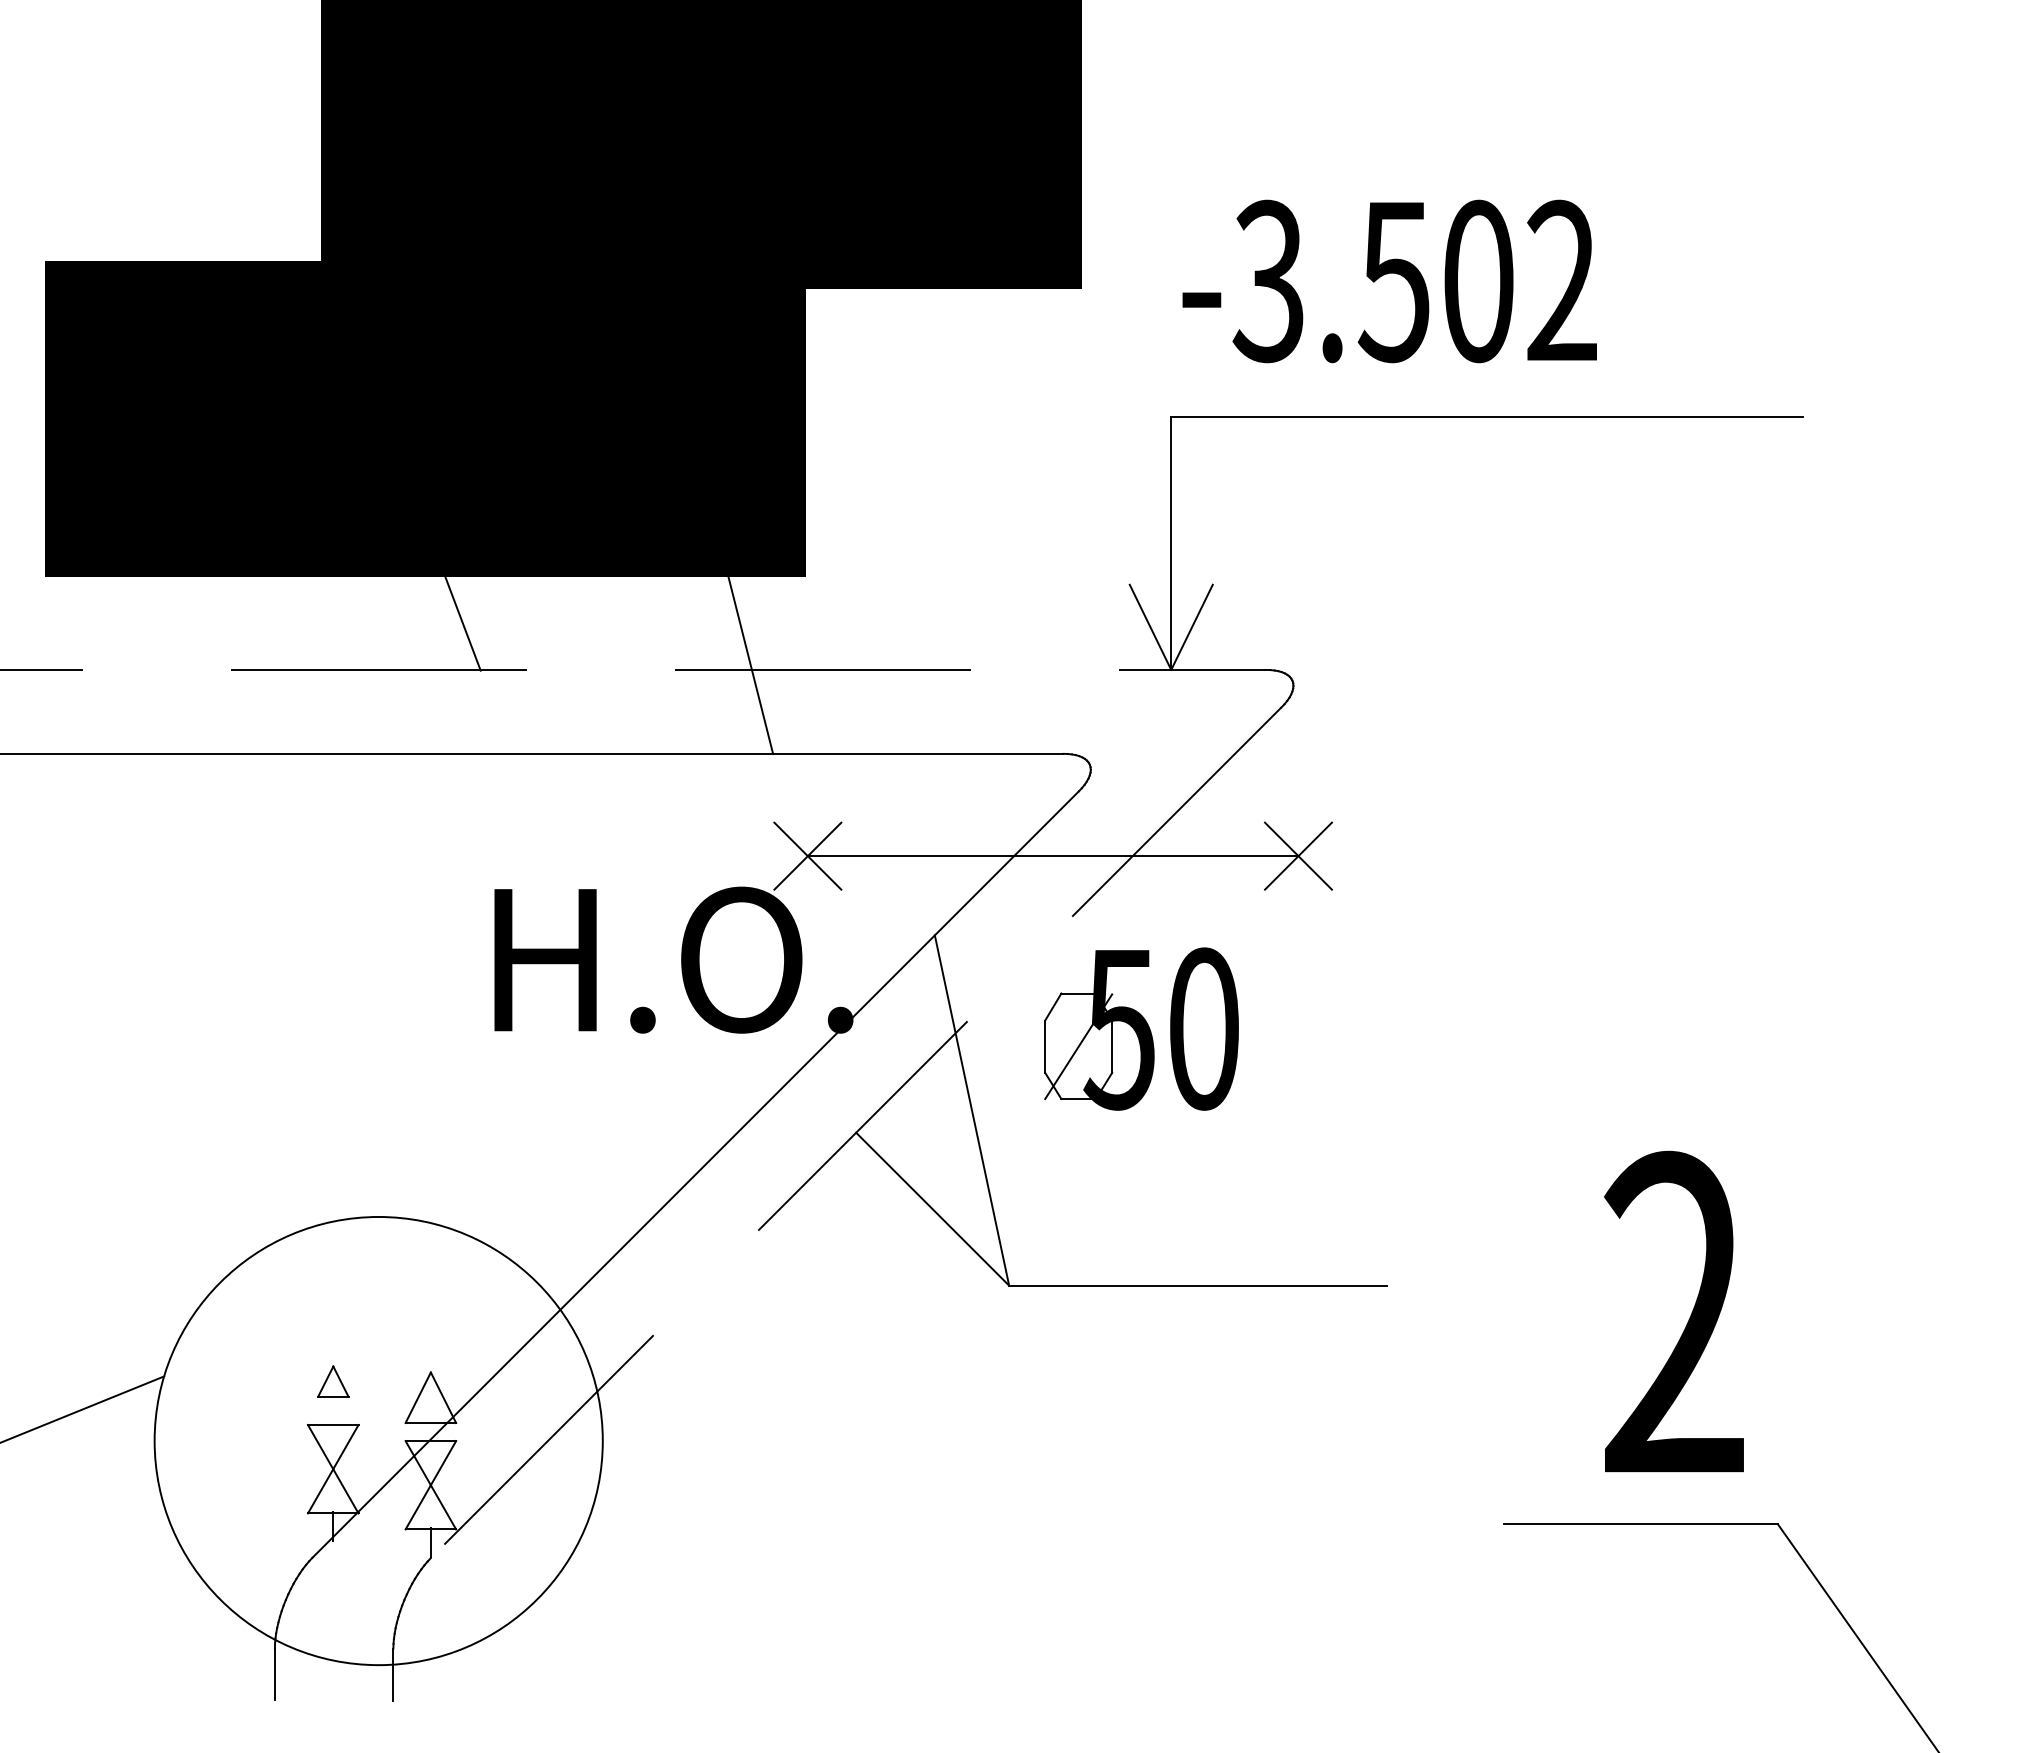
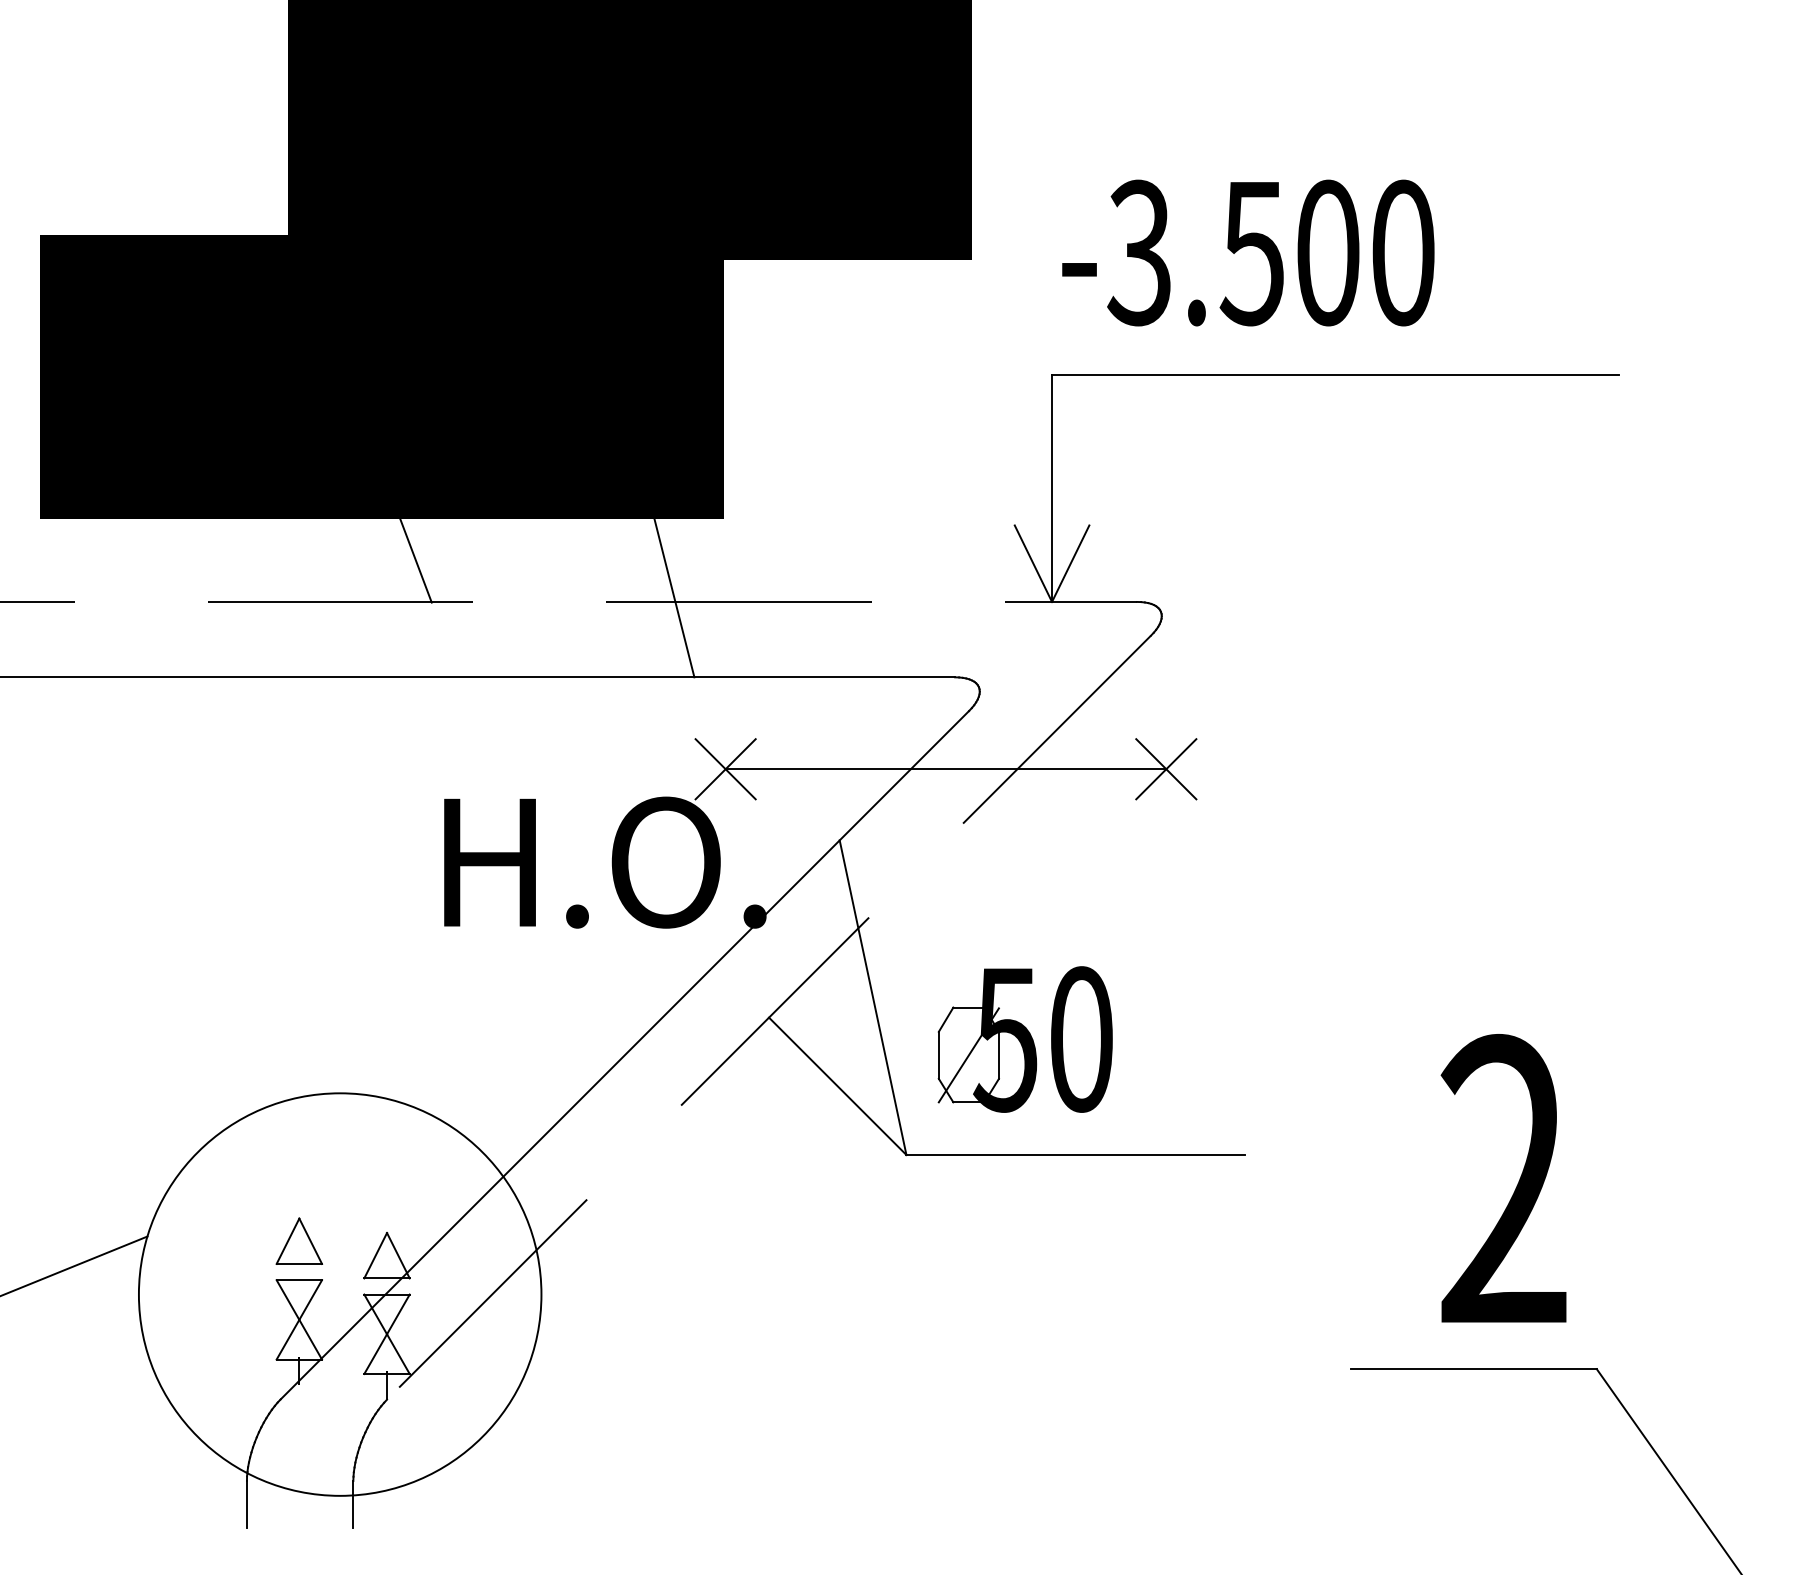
text: (1562, 281) -> (1403, 253), -3.502 -> -3.500
part: (1141, 1028) -> (1025, 1038), moved
part: (333, 1381) -> (299, 1241), size x1.67

